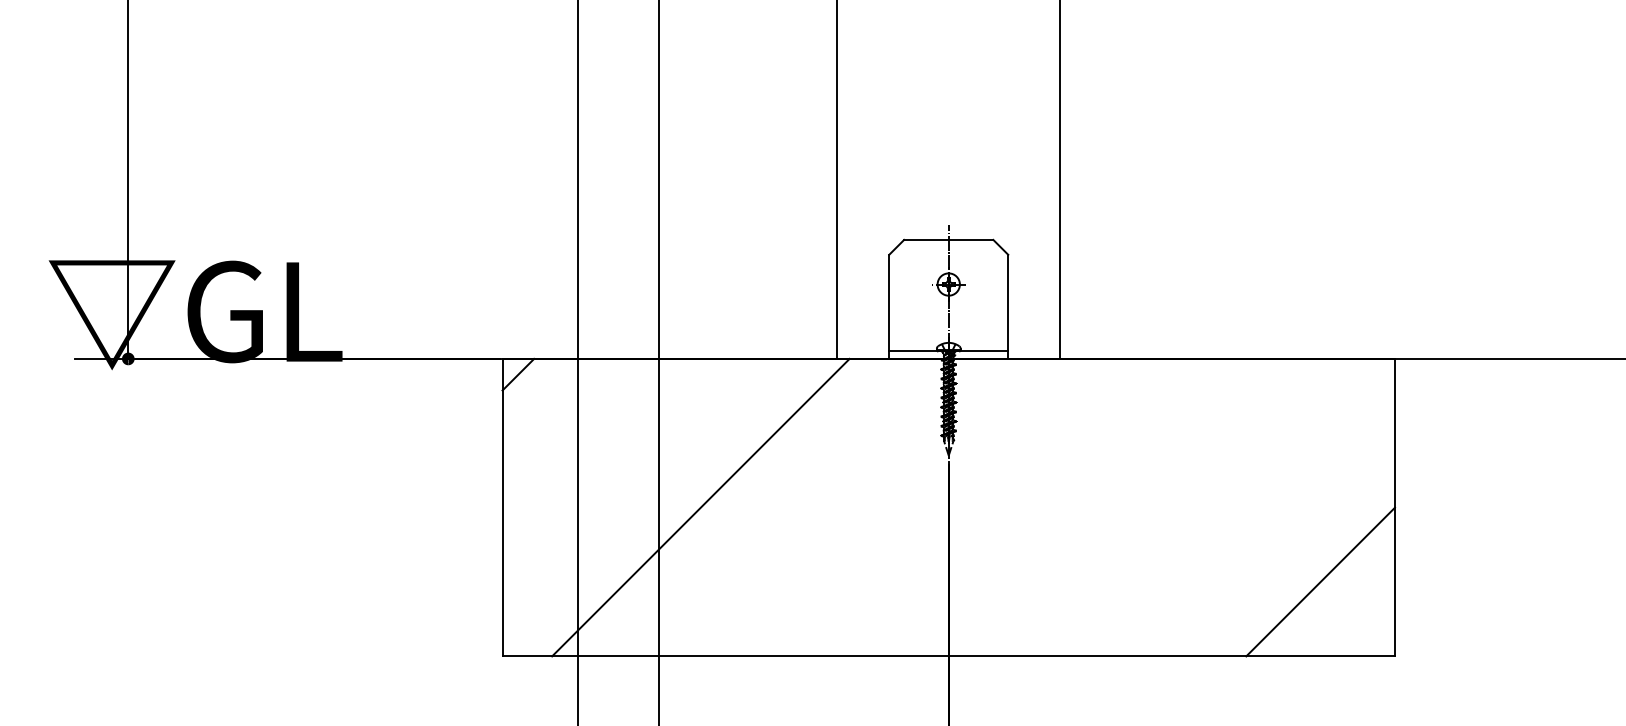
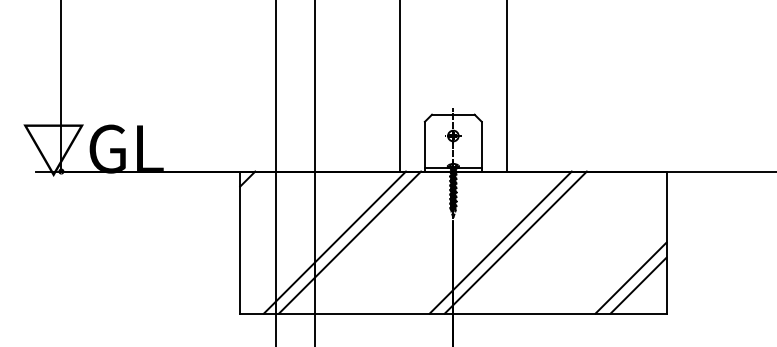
line: (731, 507) -> (349, 242), added
line: (1047, 507) -> (500, 242), added
line: (1078, 507) -> (515, 242), added
line: (1336, 597) -> (638, 285), added

